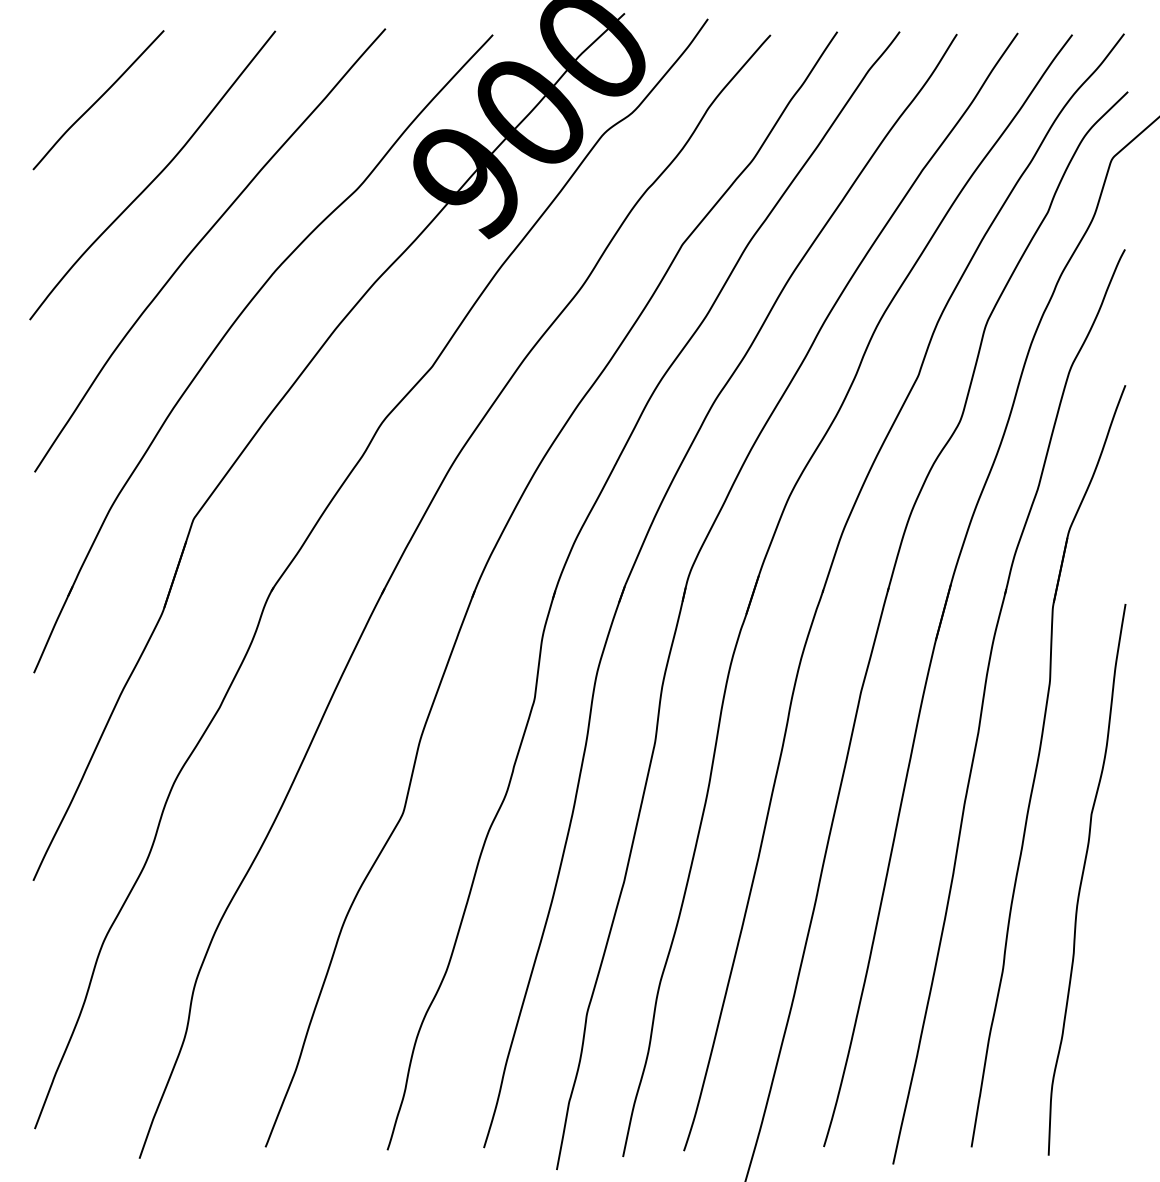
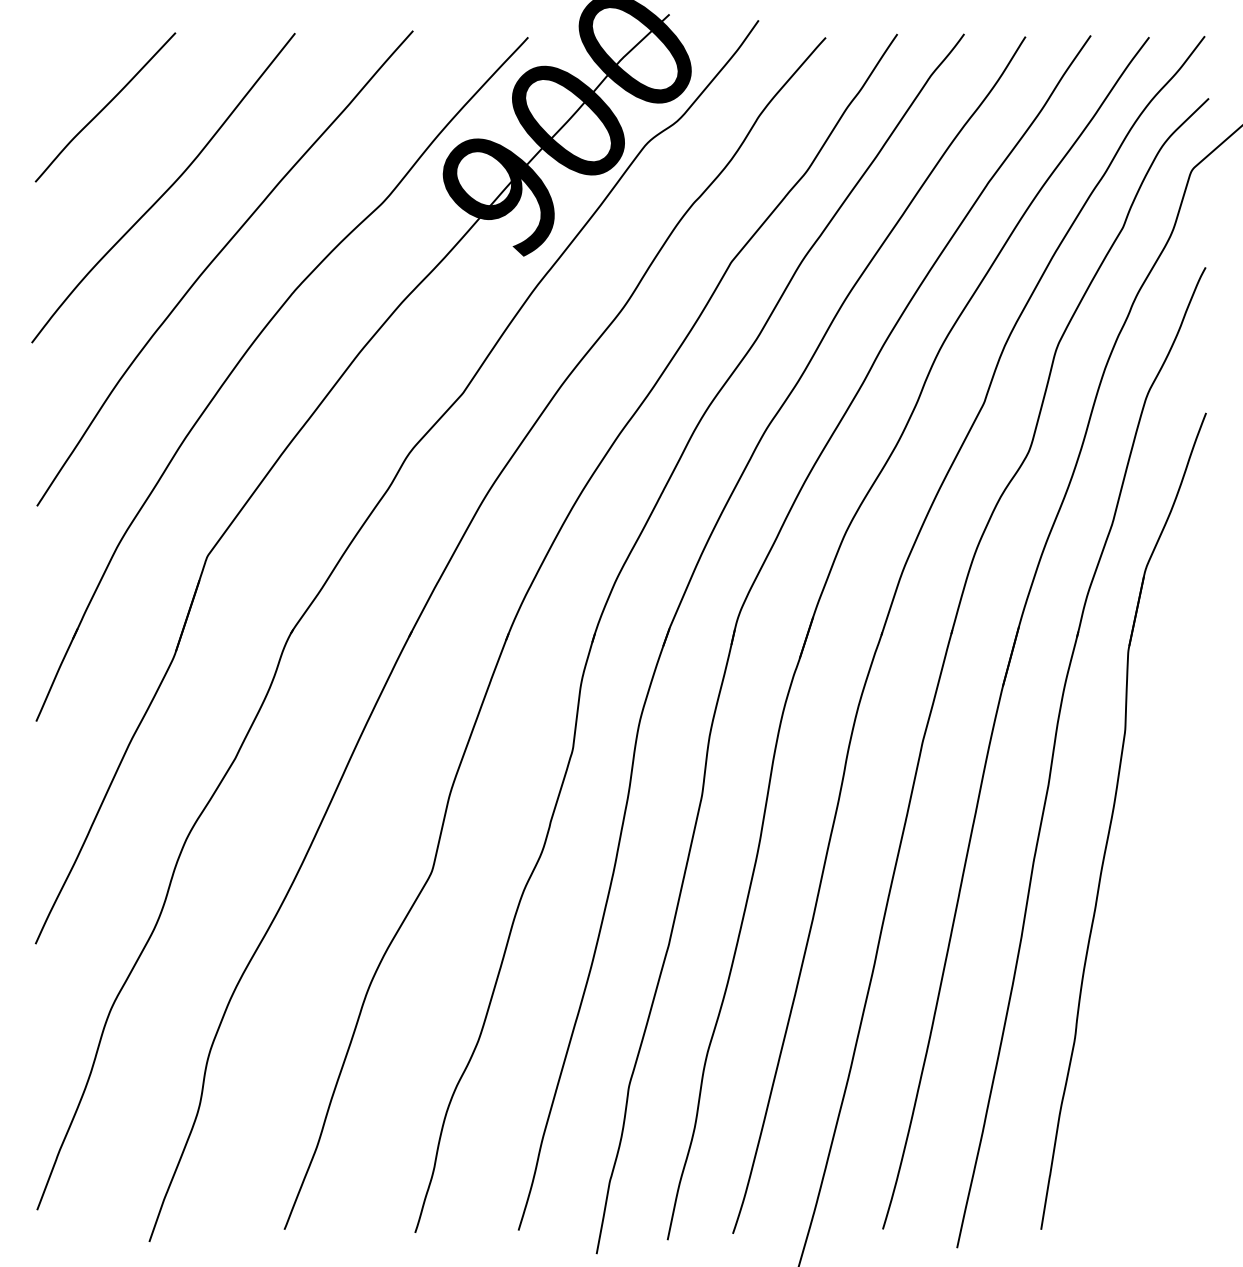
curve: (1082, 879) -> (1160, 942), removed

